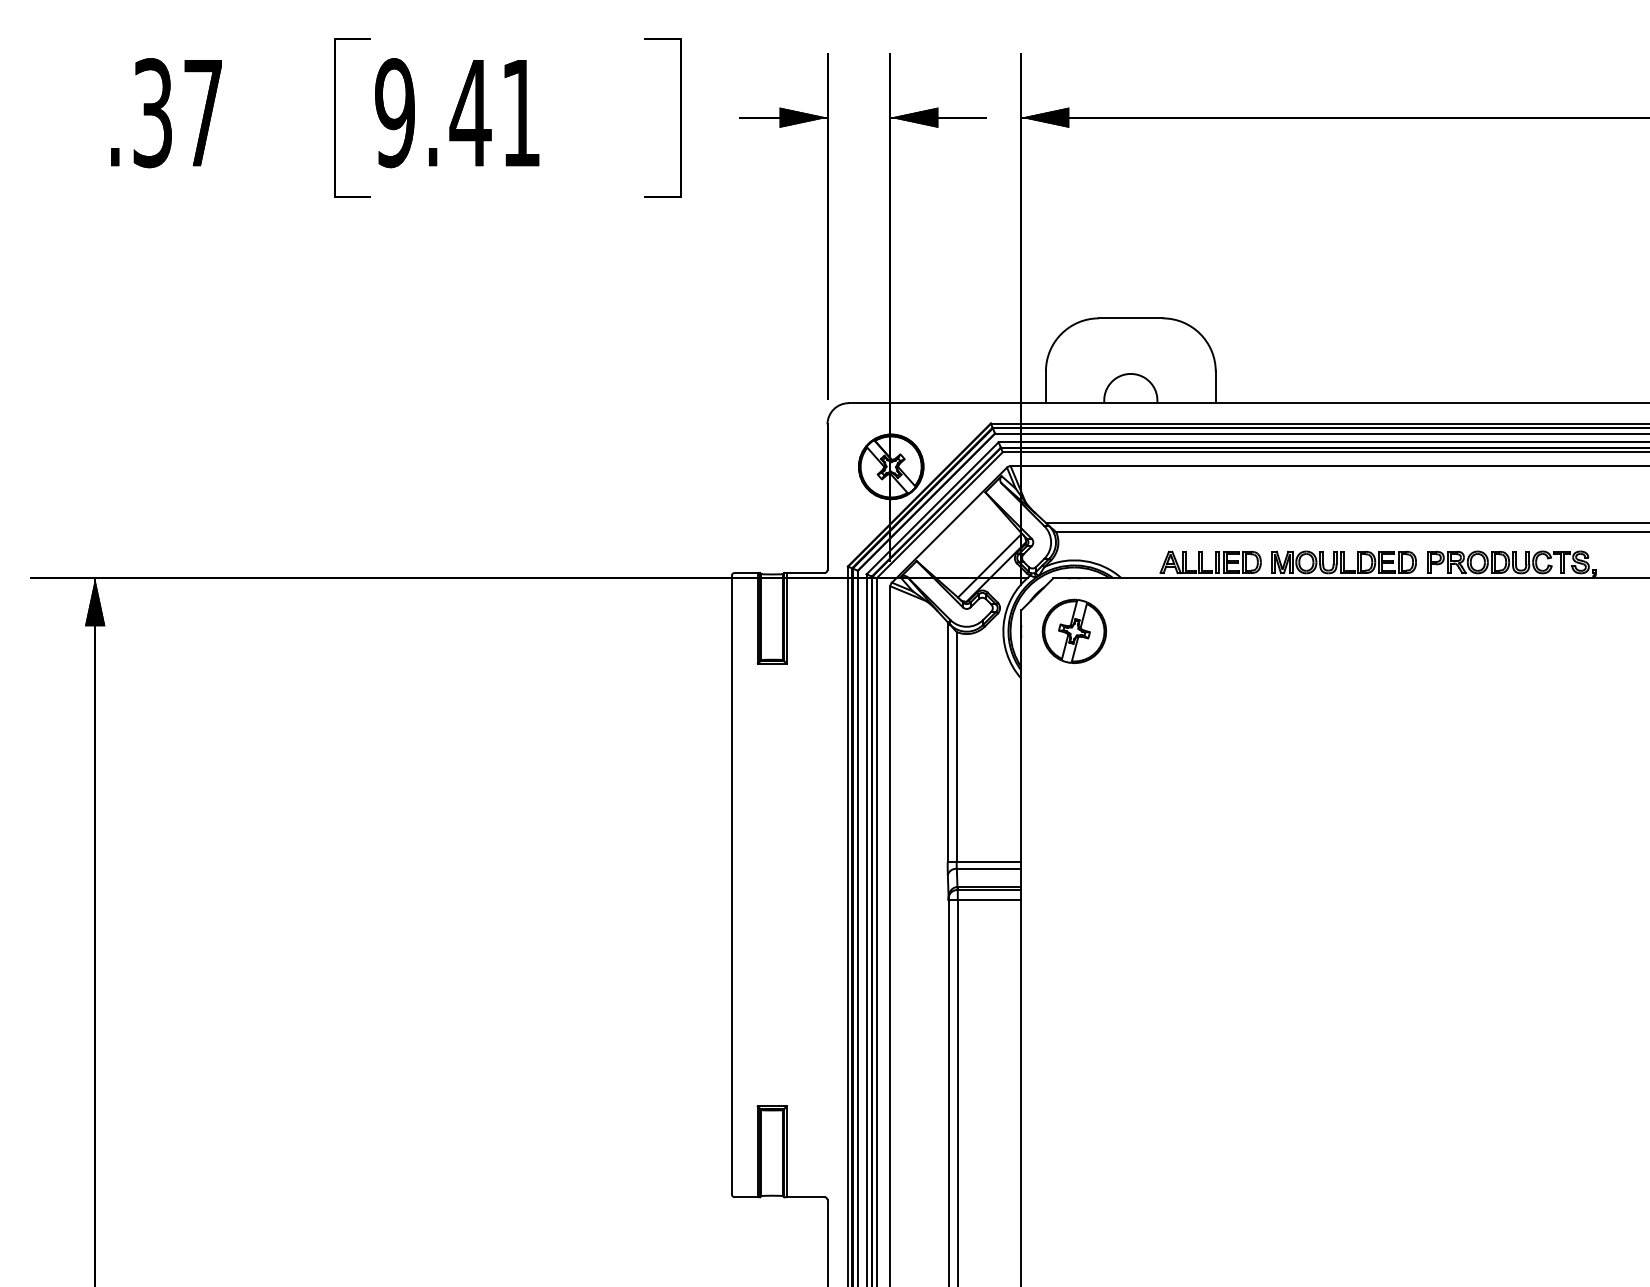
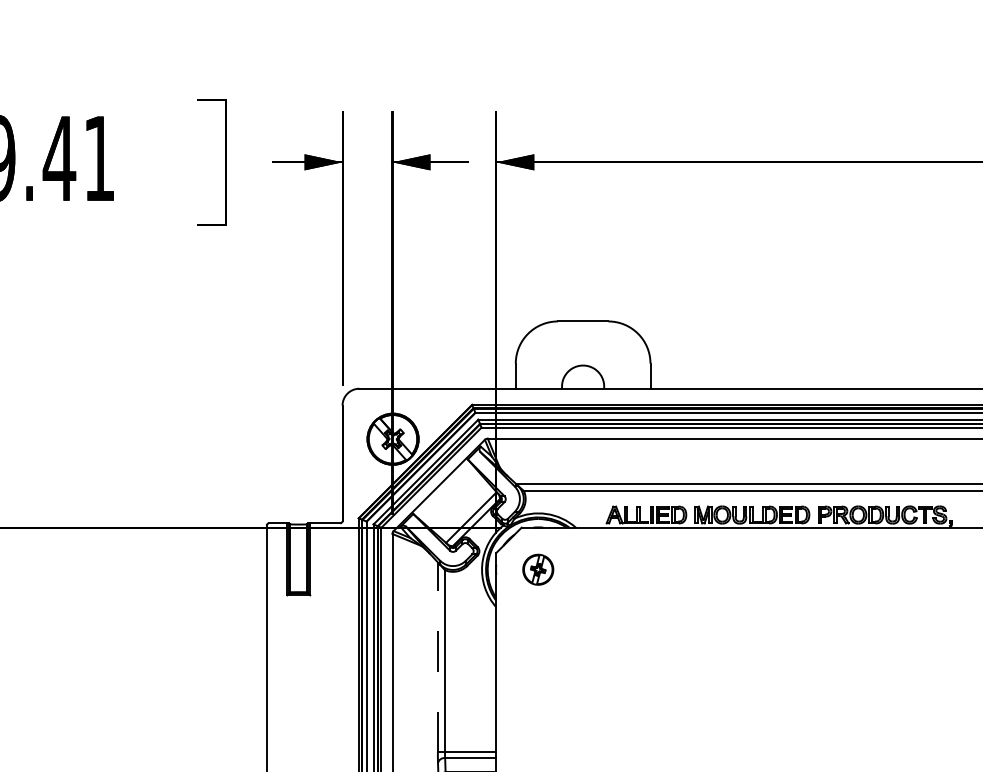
part: (1073, 631) -> (537, 569), size x0.6
line: (947, 741) -> (437, 657), solid -> dashed

